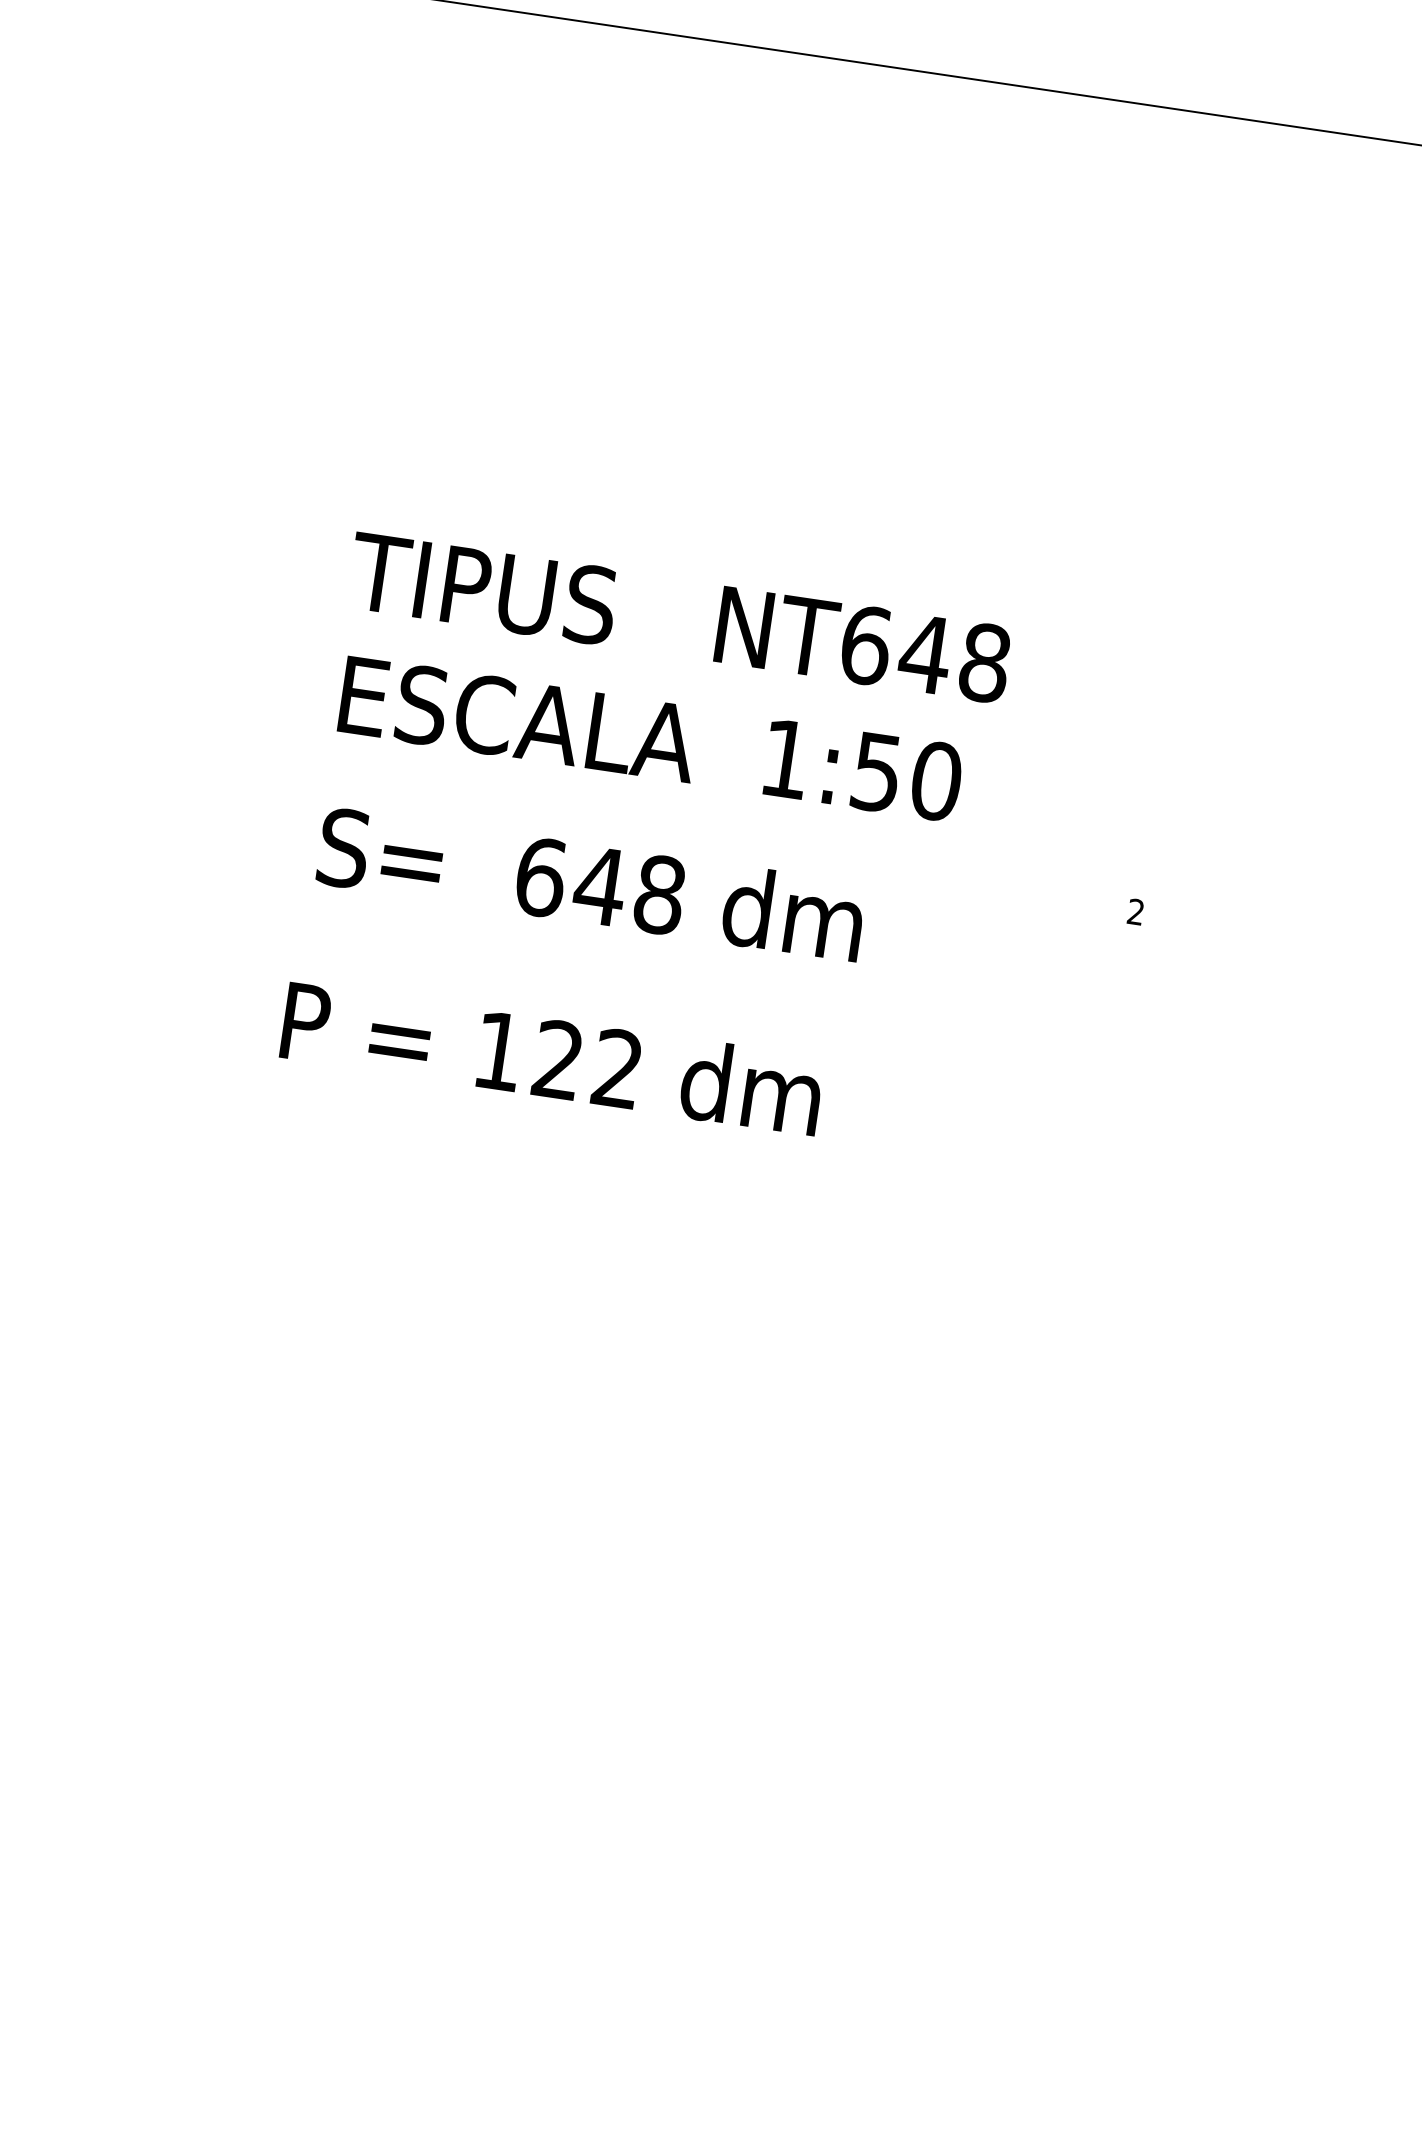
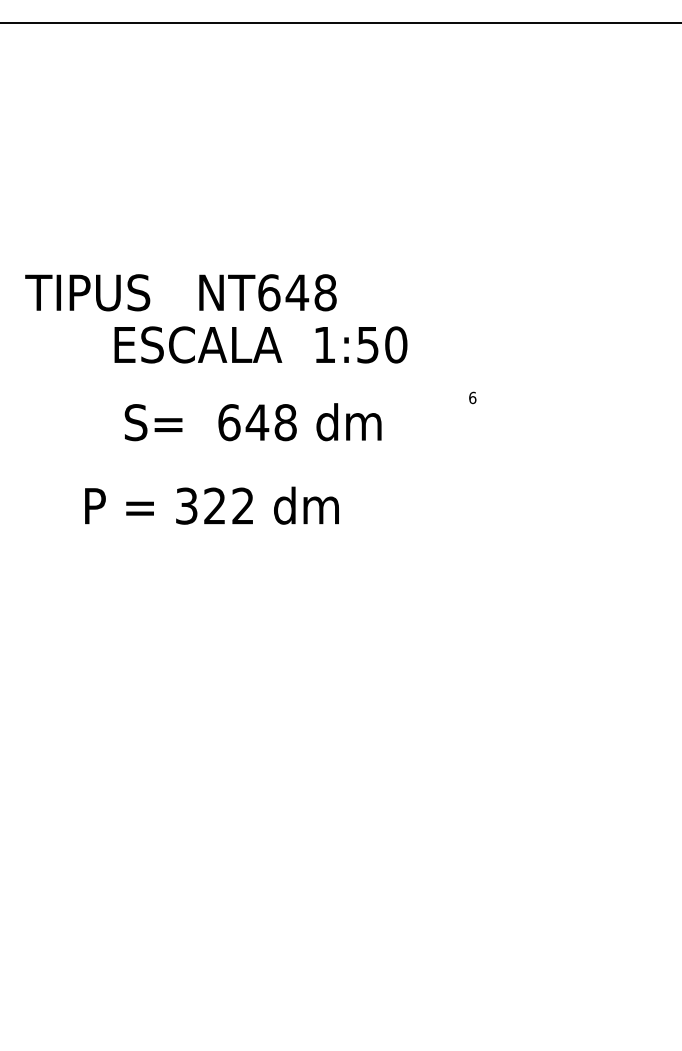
text: (678, 617) -> (180, 292), moved
text: (650, 738) -> (260, 344), moved
text: (589, 884) -> (252, 422), moved
text: (1135, 911) -> (472, 397), 2 -> 6
text: (498, 1049) -> (186, 505), 122 -> 322

